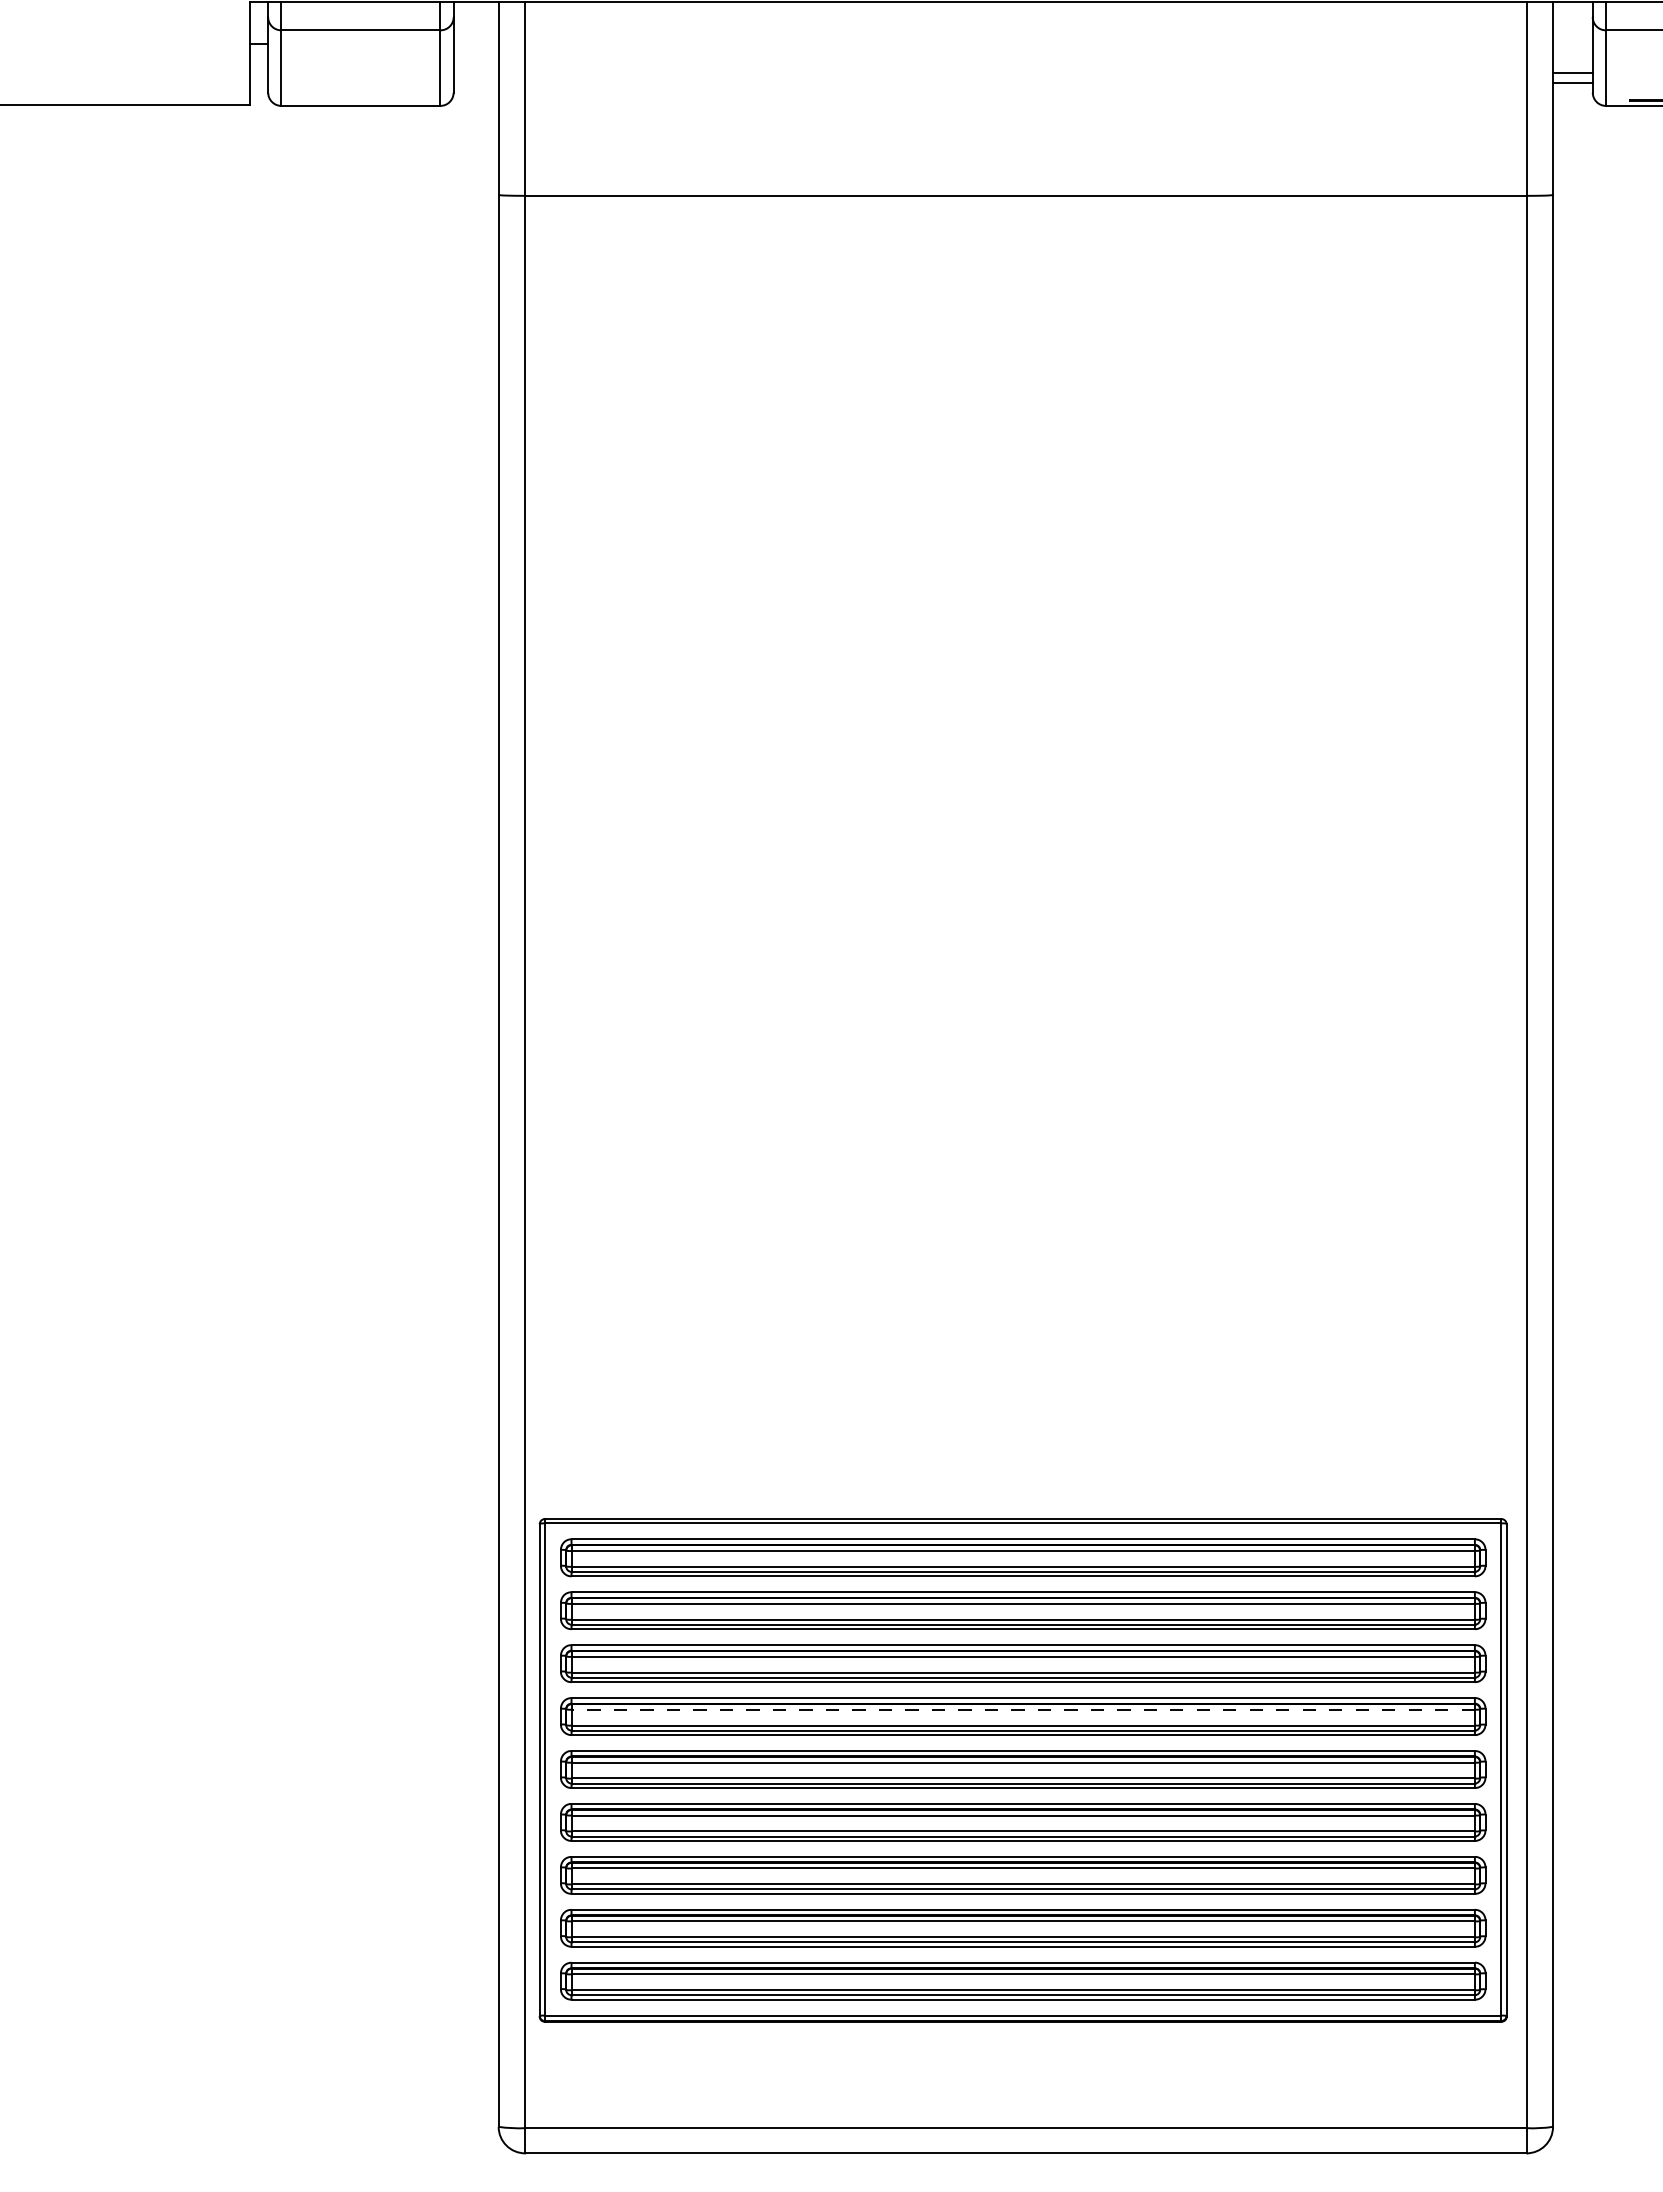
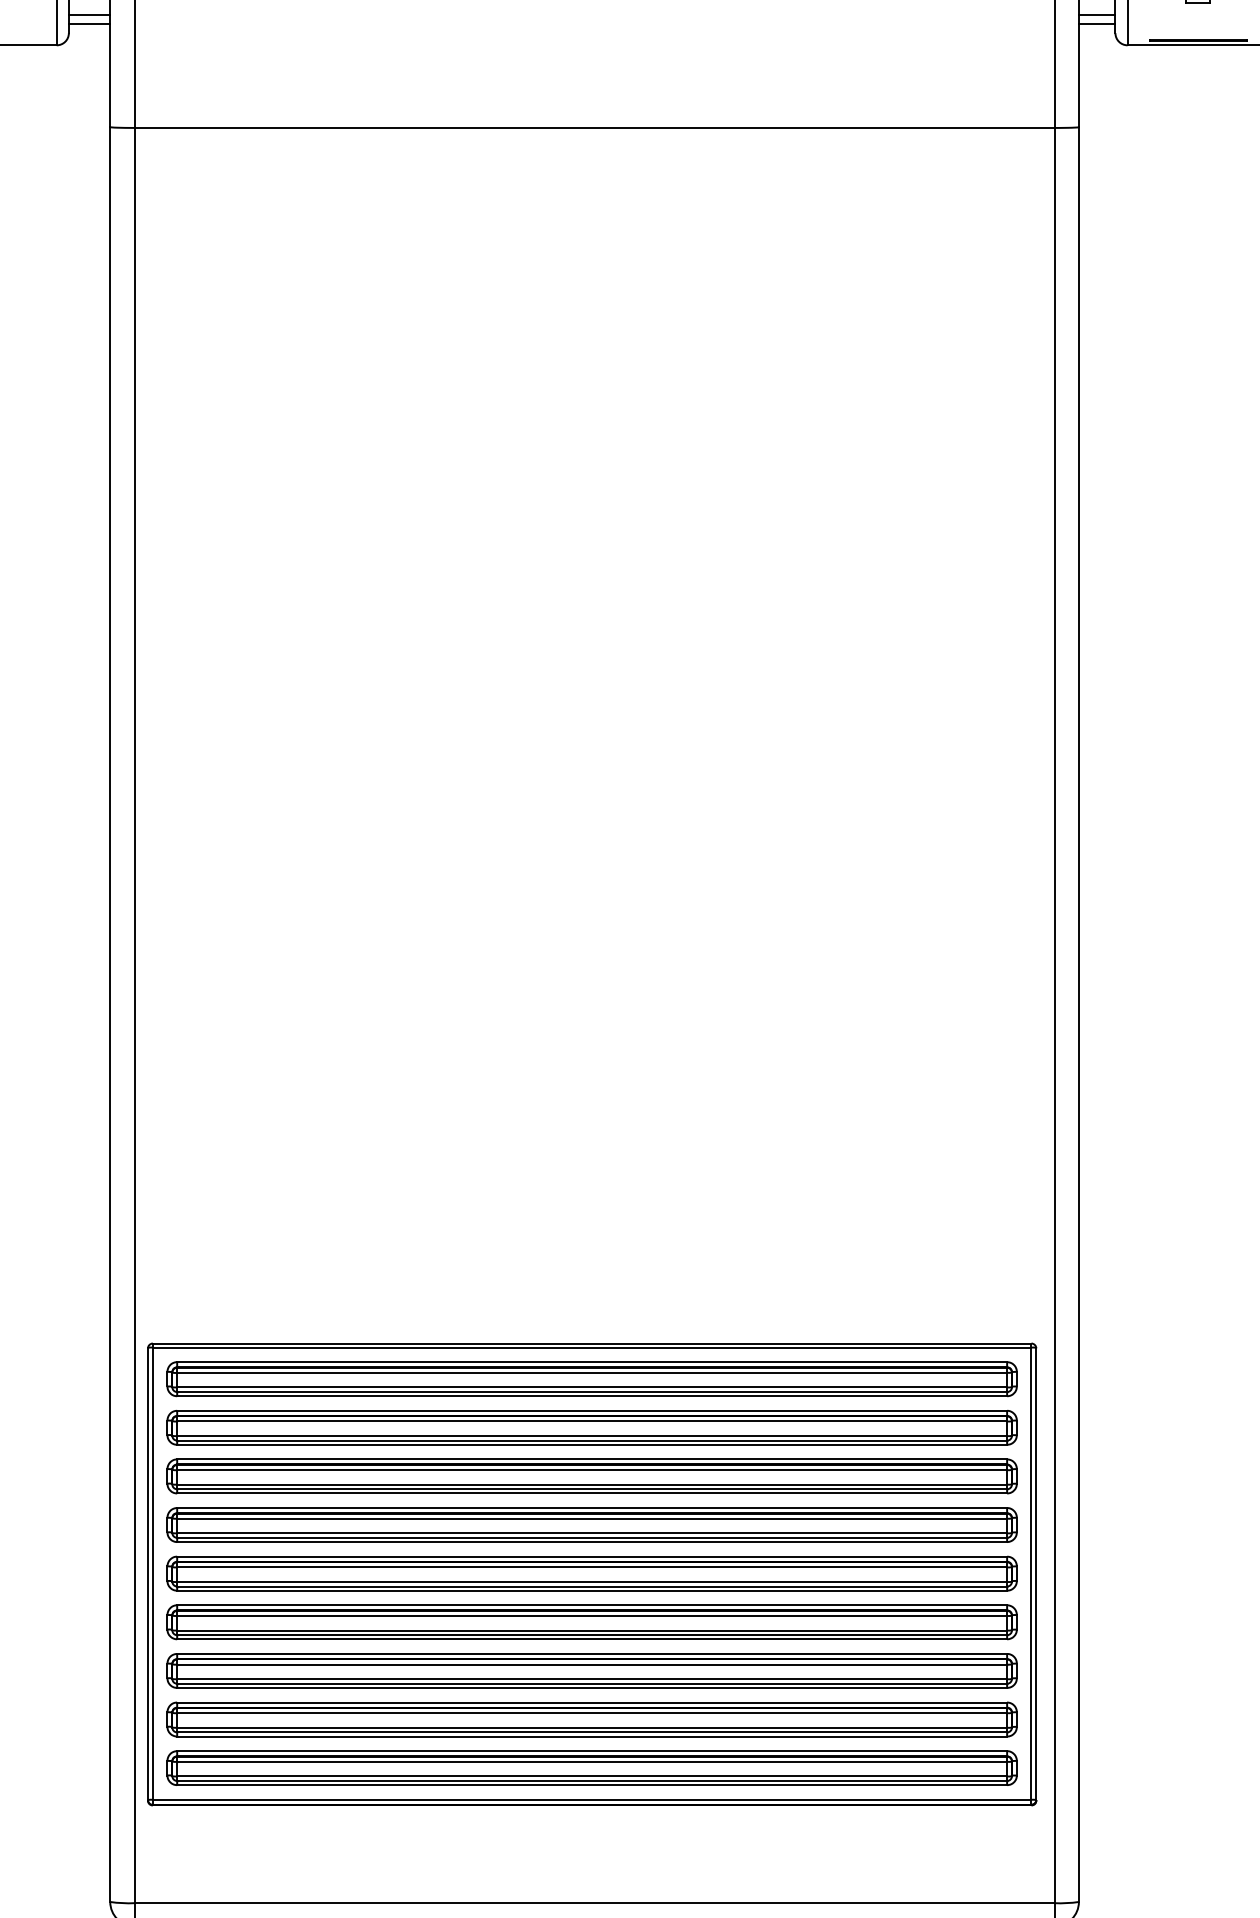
line: (475, 72) -> (88, 14), added
line: (475, 82) -> (88, 23), added
line: (1023, 1709) -> (592, 1518), dashed -> solid

